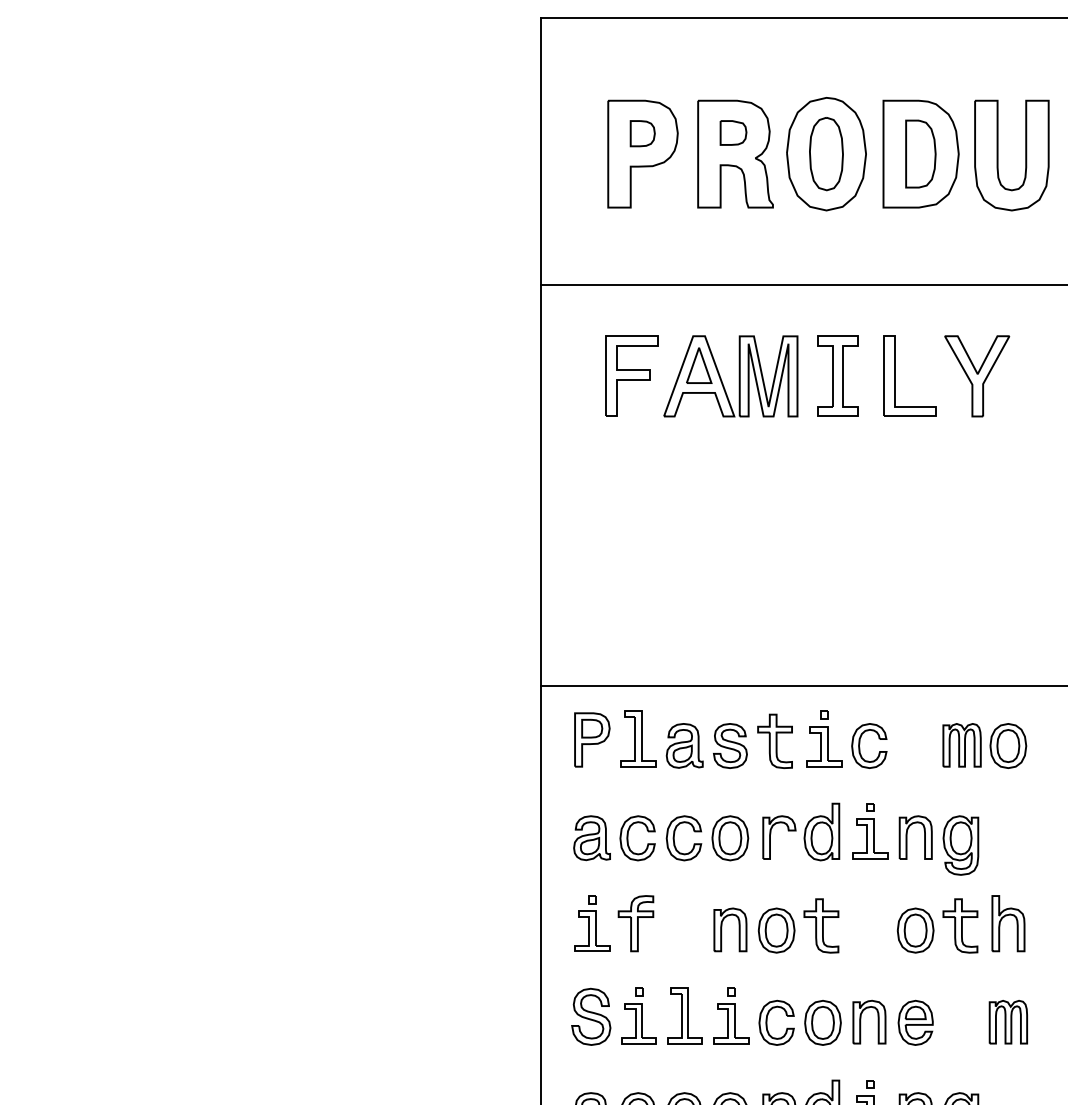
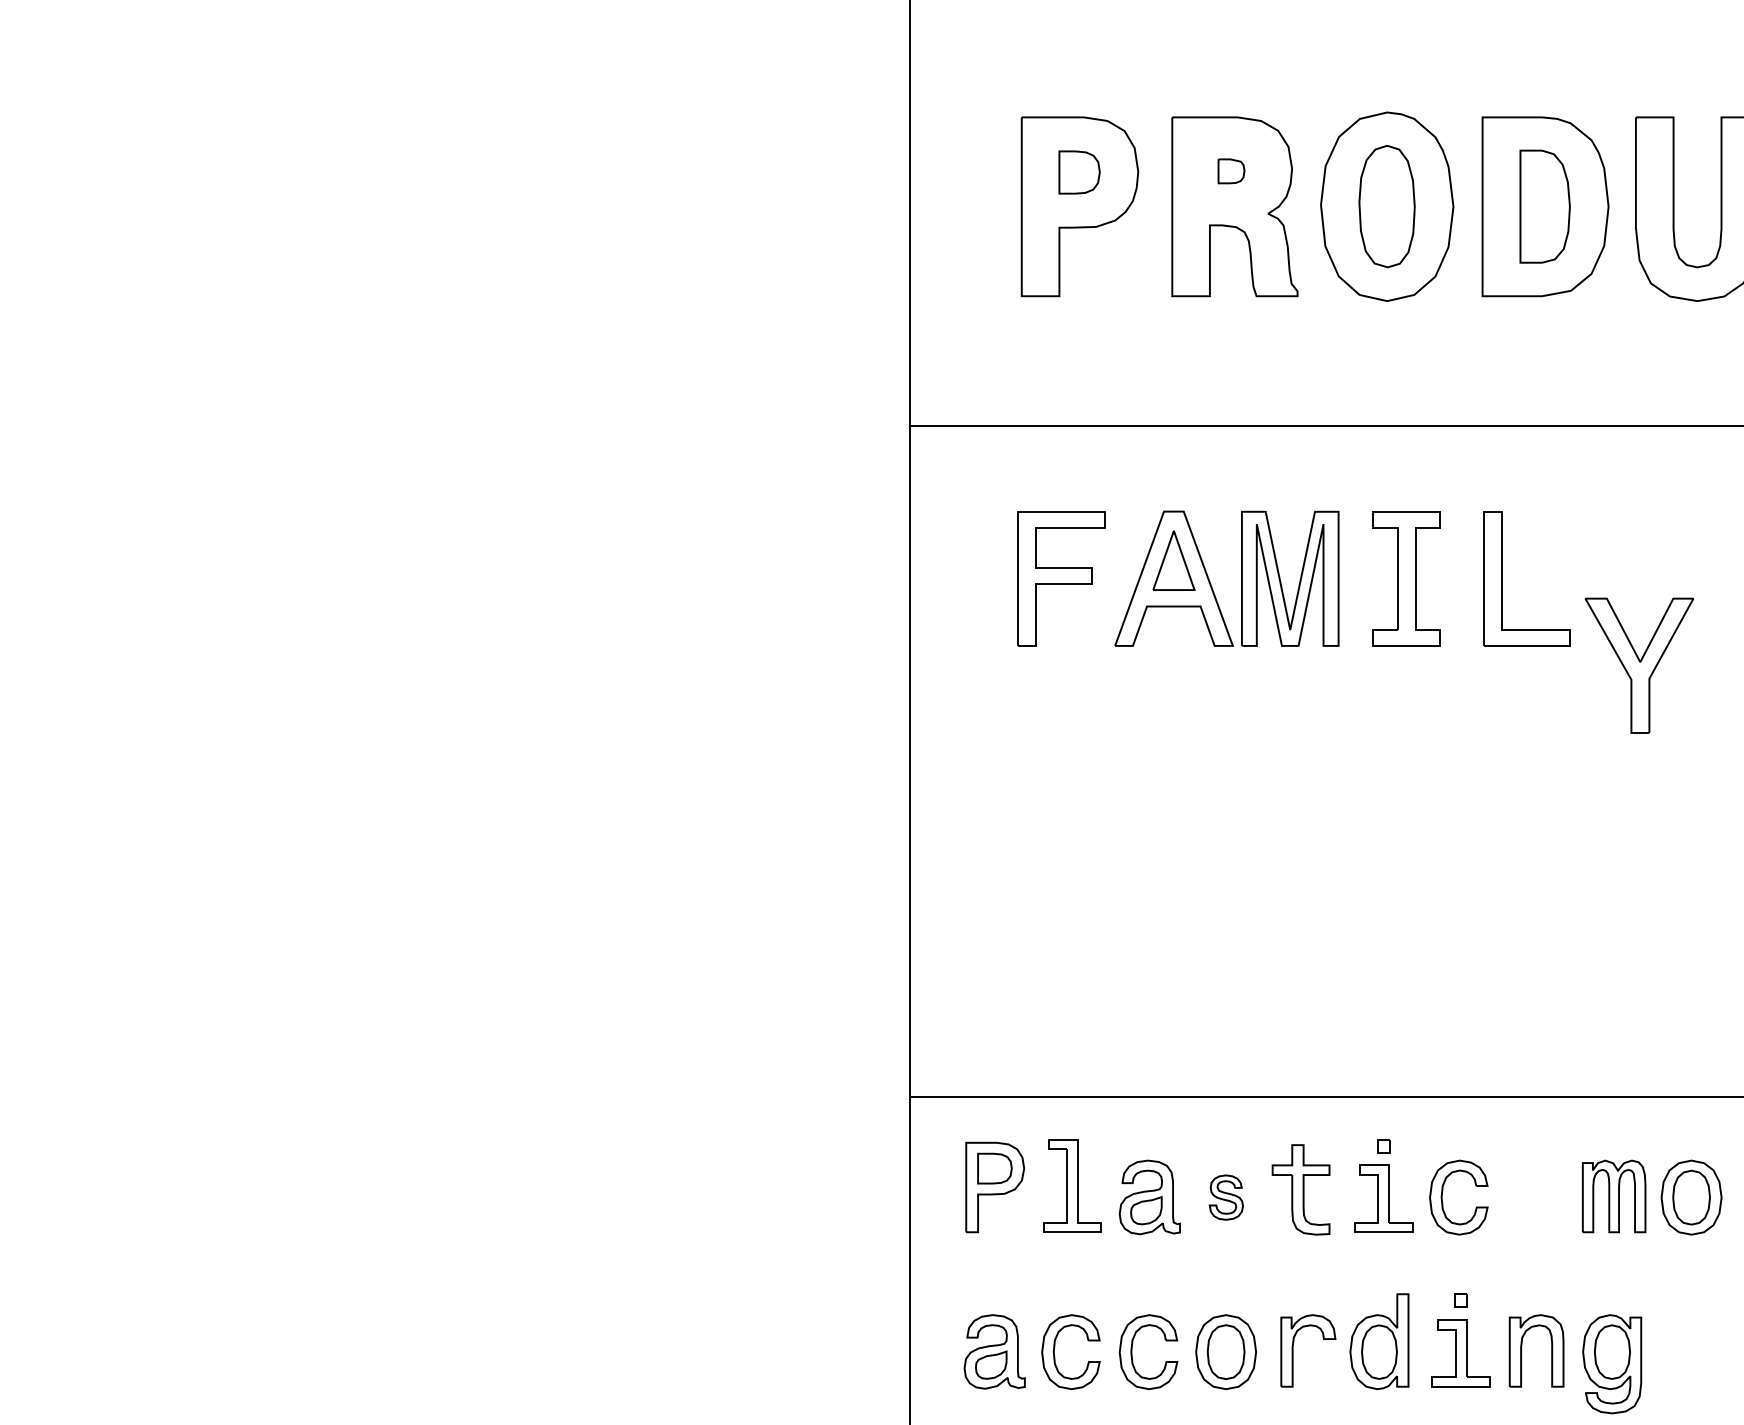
part: (733, 132) -> (1231, 170), size x0.6
part: (977, 376) -> (1639, 666), moved
part: (730, 745) -> (1226, 1196), size x0.6

